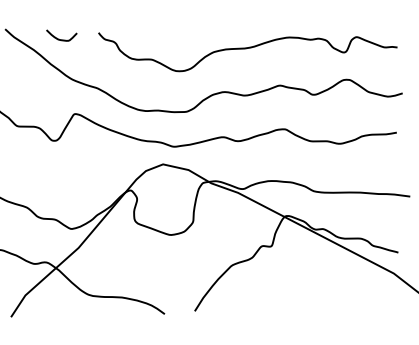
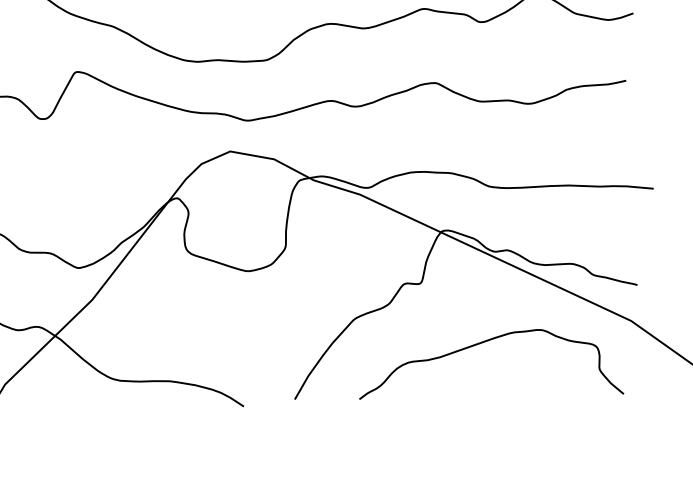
curve: (306, 283) -> (483, 344), added

